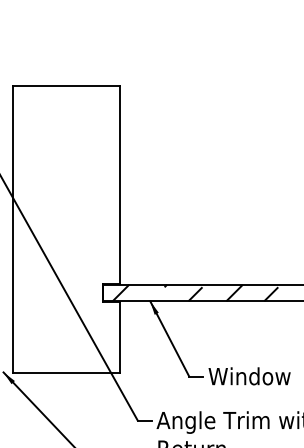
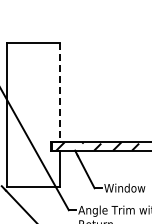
line: (120, 186) -> (60, 93), solid -> dashed

